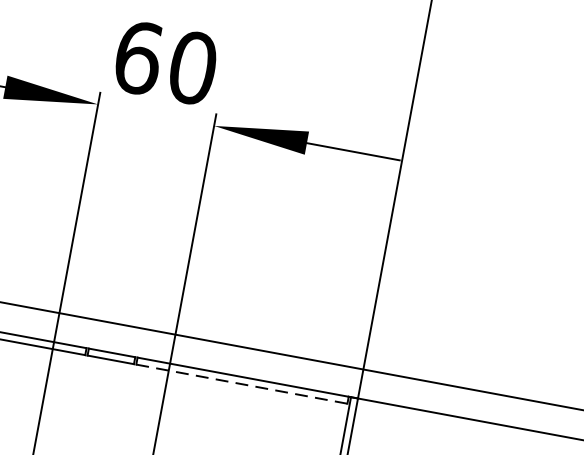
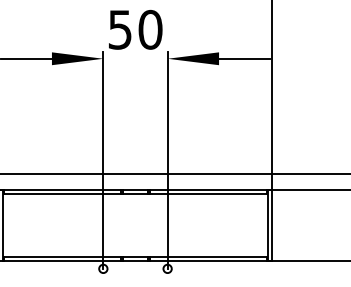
text: (138, 57) -> (120, 29), 60 -> 50
line: (242, 384) -> (208, 194), dashed -> solid

